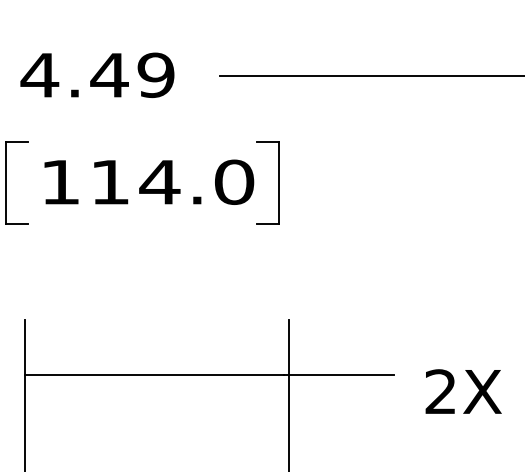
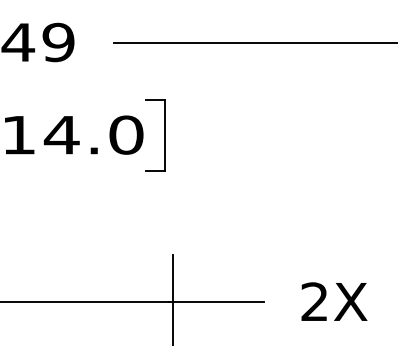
text: (463, 391) -> (334, 301), moved

